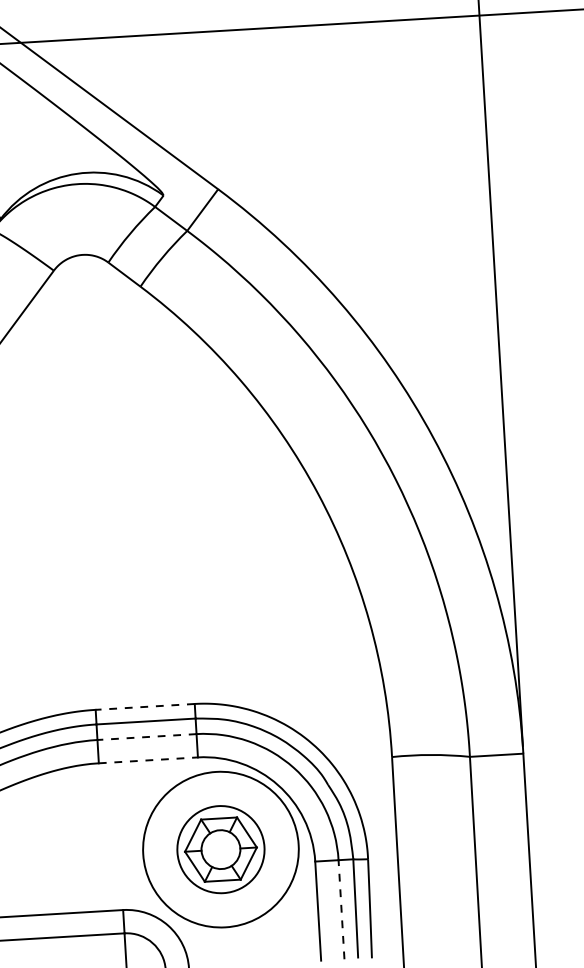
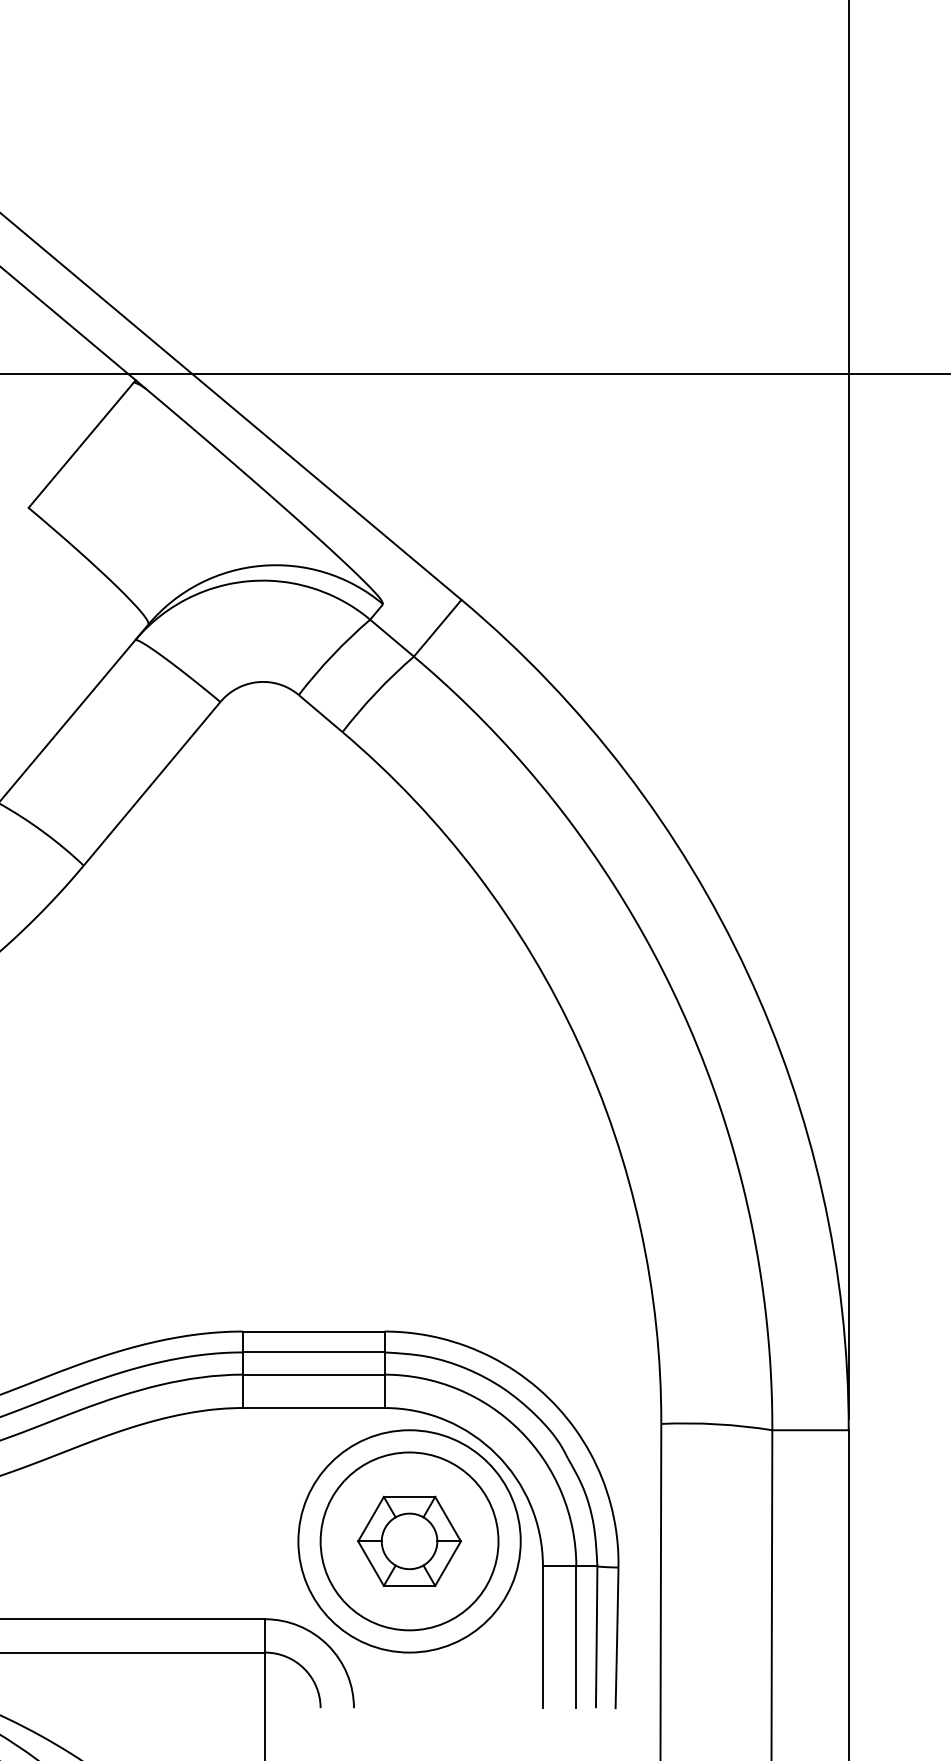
line: (145, 706) -> (313, 1331), dashed -> solid
line: (146, 736) -> (313, 1374), dashed -> solid
line: (148, 760) -> (313, 1408), dashed -> solid
circle: (220, 849) -> (409, 1541), size x1.43
line: (341, 909) -> (576, 1637), dashed -> solid

